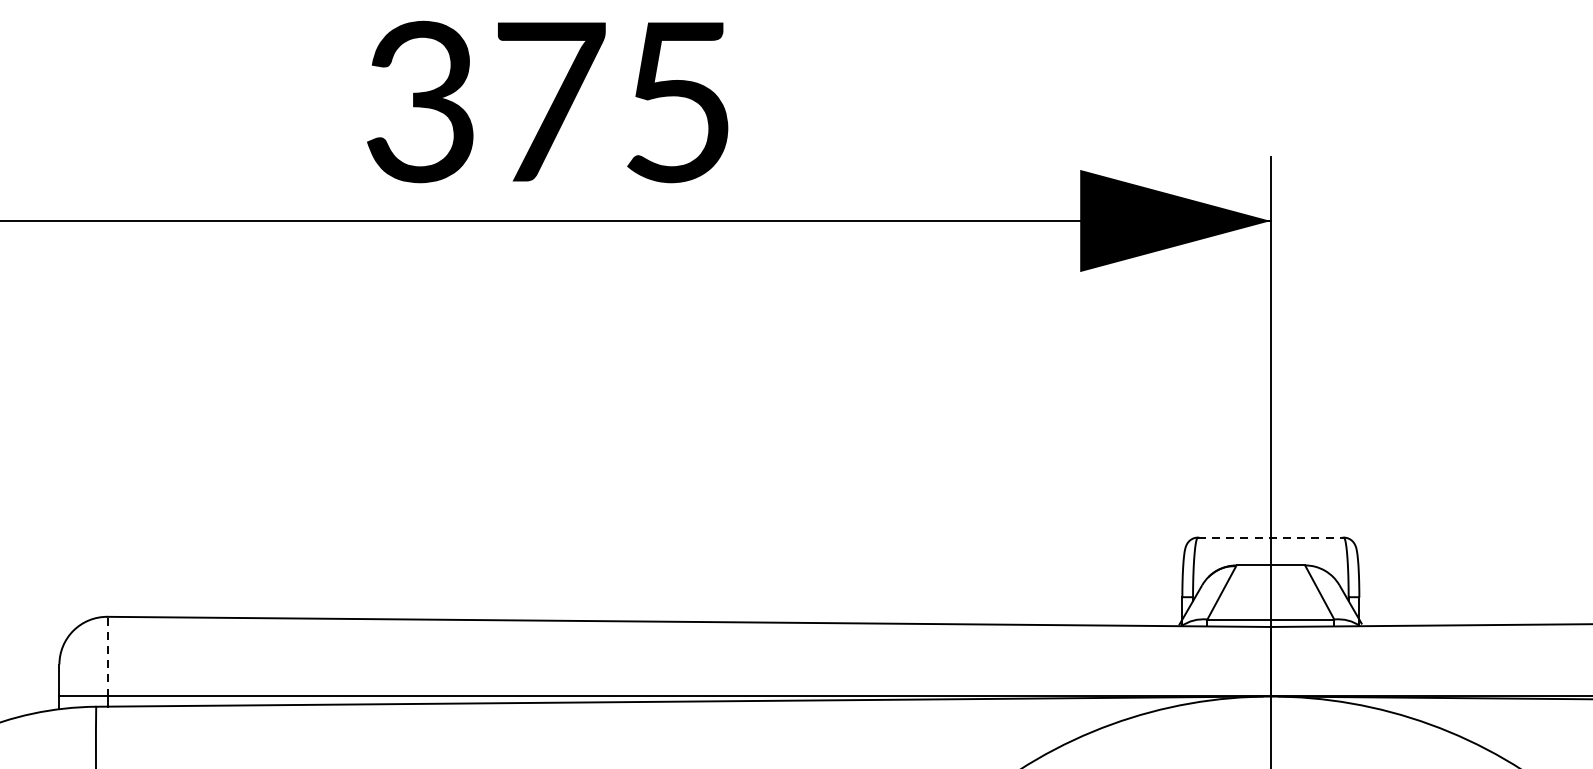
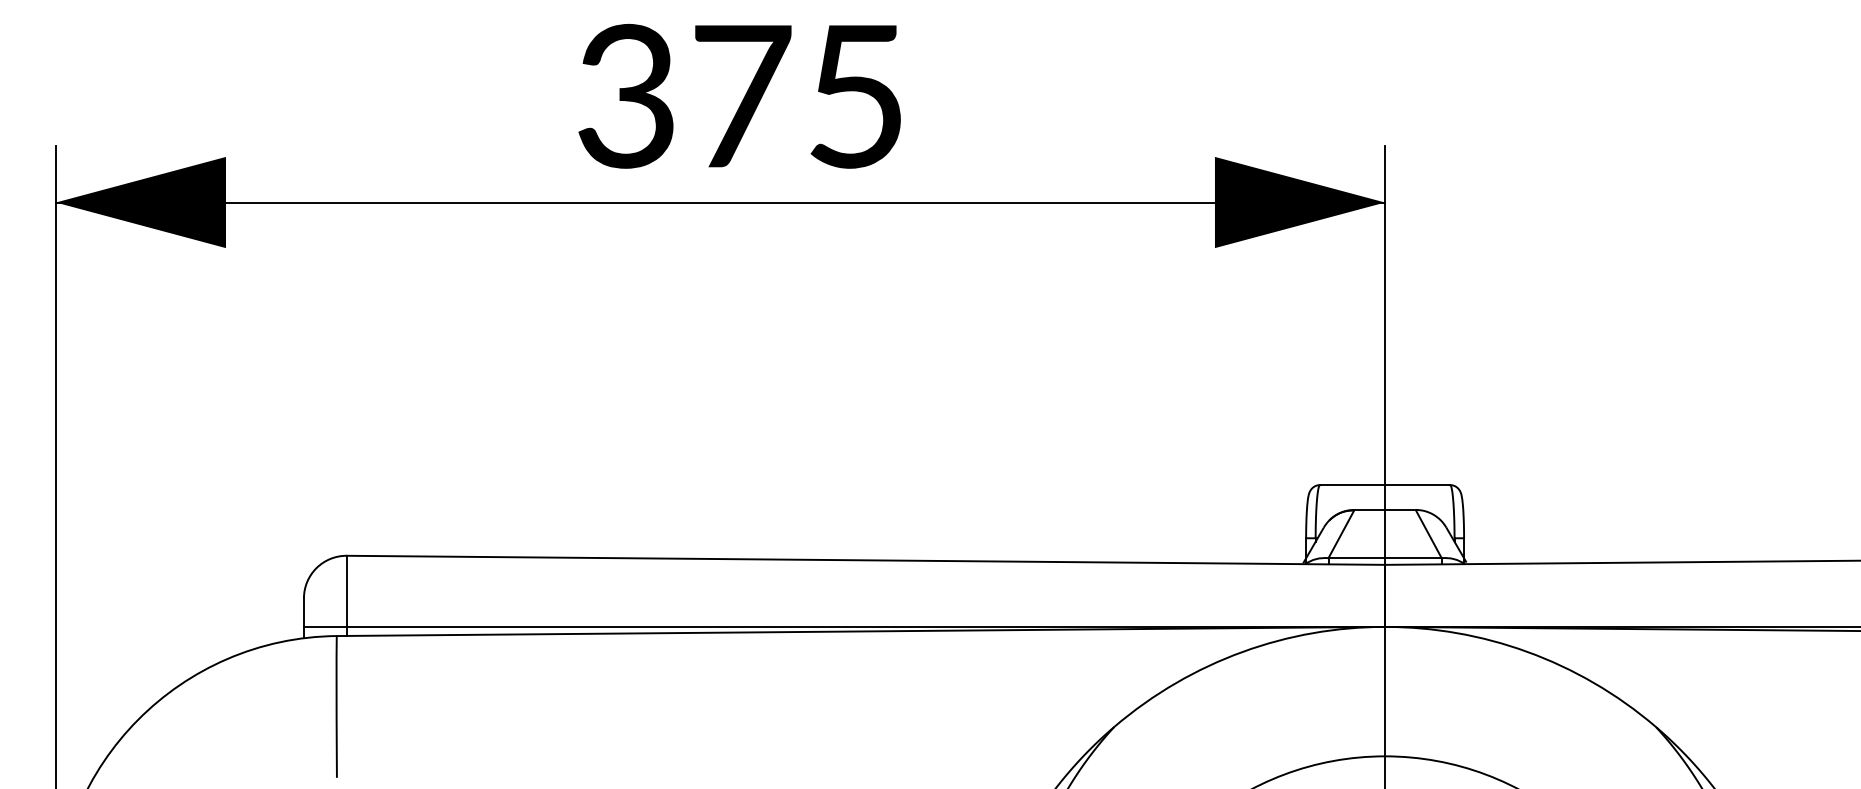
line: (1271, 538) -> (1385, 485), dashed -> solid
line: (107, 656) -> (346, 591), dashed -> solid

